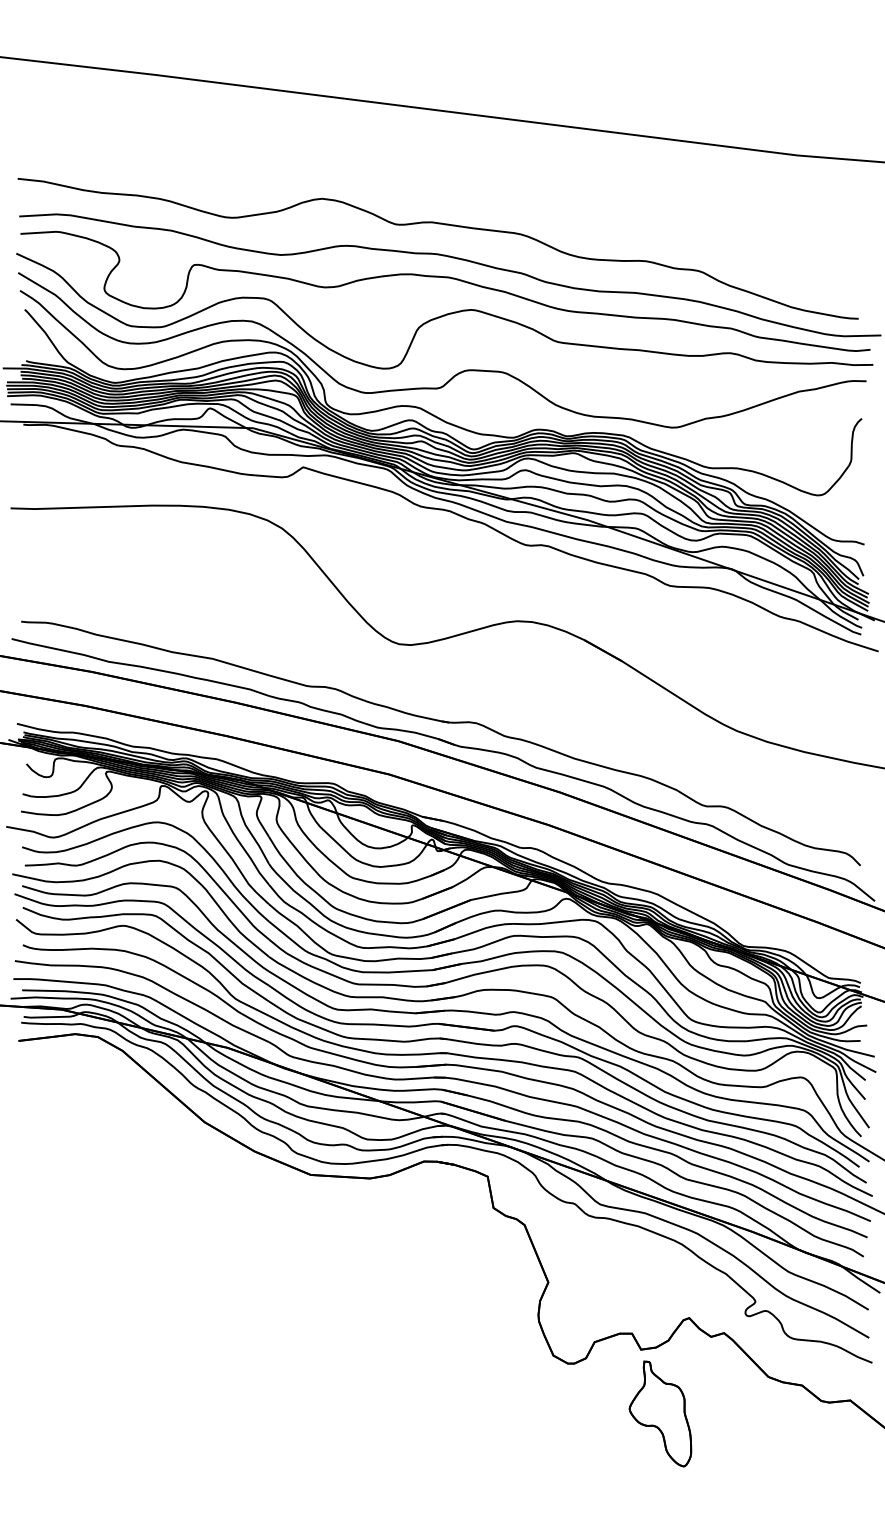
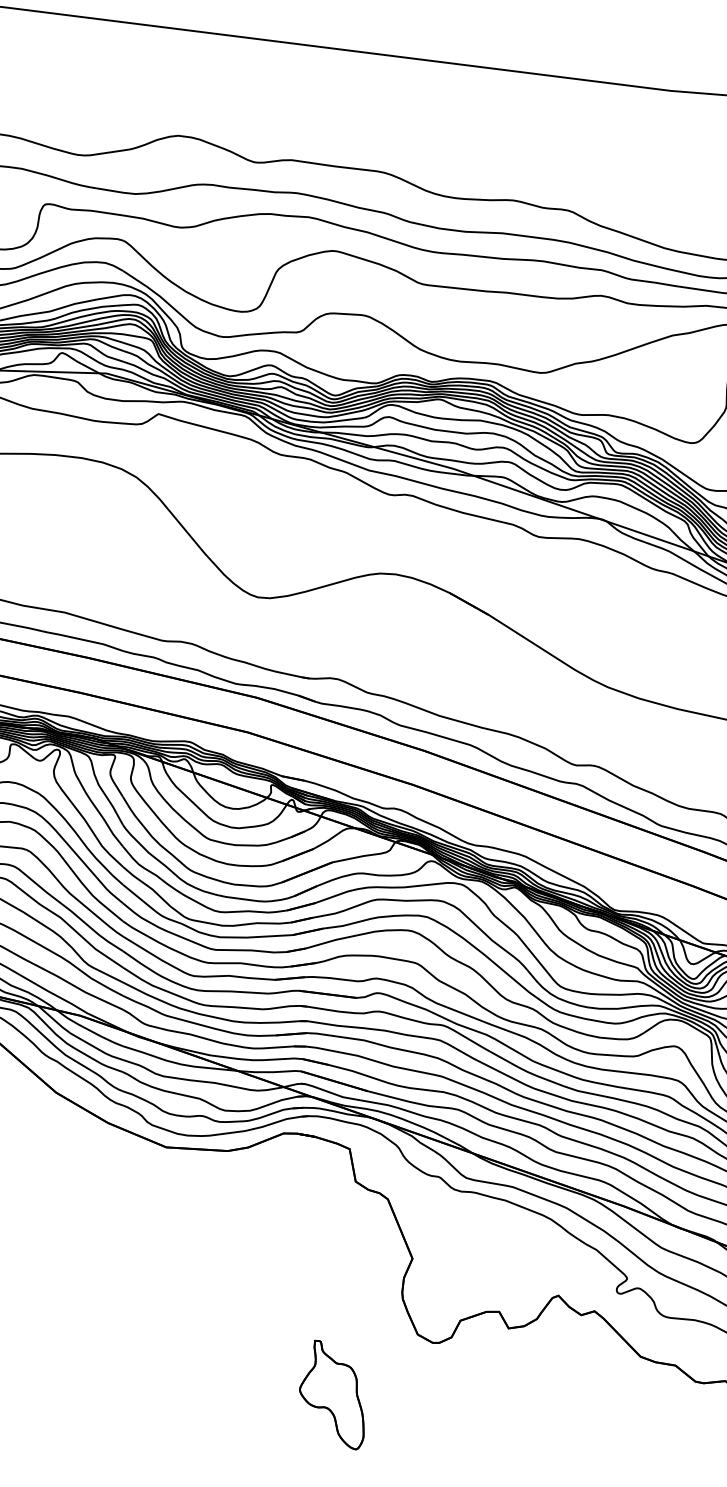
part: (660, 1413) -> (331, 1394), moved

